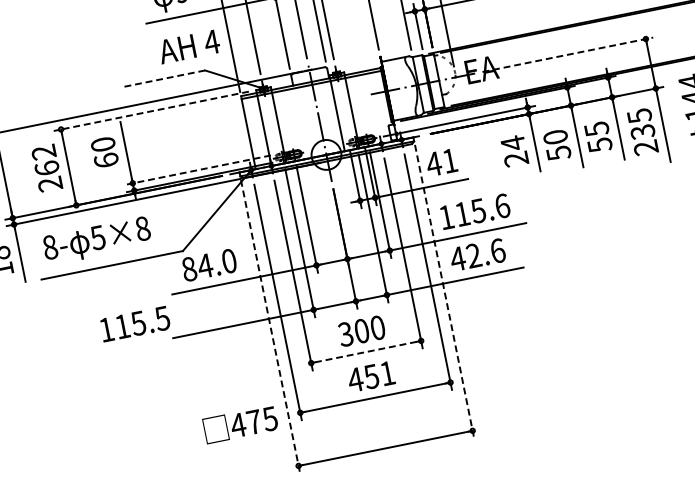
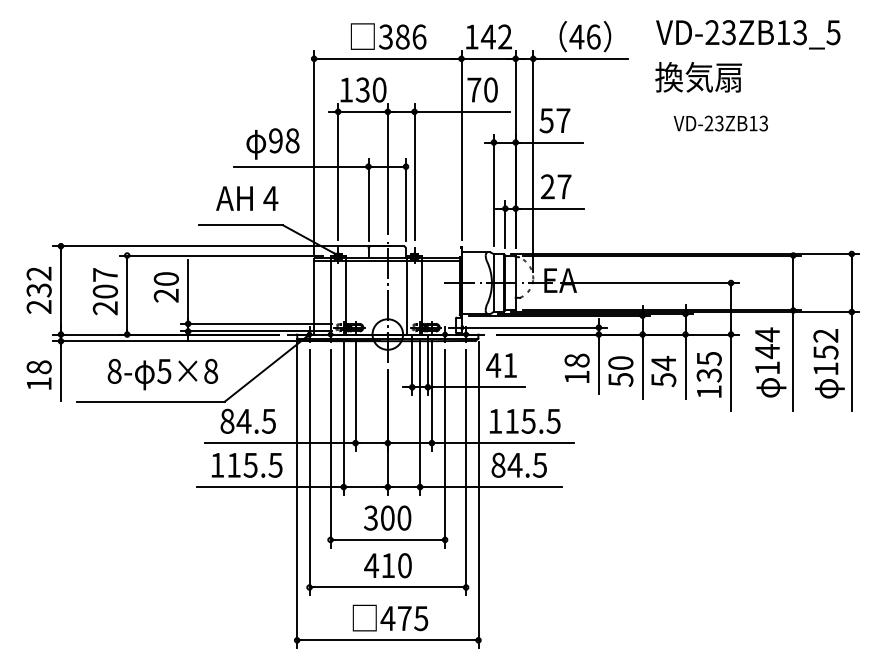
text: (189, 46) -> (247, 198), moved
line: (567, 55) -> (649, 283), dashed -> solid
line: (163, 78) -> (240, 225), dashed -> solid
line: (151, 111) -> (221, 255), dashed -> solid
text: (596, 128) -> (663, 362), 55 -> 54
text: (645, 147) -> (708, 391), 235 -> 135
text: (514, 151) -> (576, 368), 24 -> 18
text: (44, 160) -> (104, 283), 262 -> 207
text: (105, 160) -> (165, 295), 60 -> 20
line: (198, 169) -> (256, 323), dashed -> solid
text: (502, 205) -> (553, 420), 115.6 -> 115.5
text: (96, 241) -> (162, 374), moved
text: (477, 254) -> (518, 464), 42.6 -> 84.5
text: (228, 260) -> (268, 420), 84.0 -> 84.5
line: (444, 291) -> (478, 495), dashed -> solid
text: (134, 324) -> (246, 465), moved
line: (270, 326) -> (297, 495), dashed -> solid
line: (365, 351) -> (387, 539), dashed -> solid
text: (379, 374) -> (396, 565), 451 -> 410
text: (240, 423) -> (390, 617), moved

